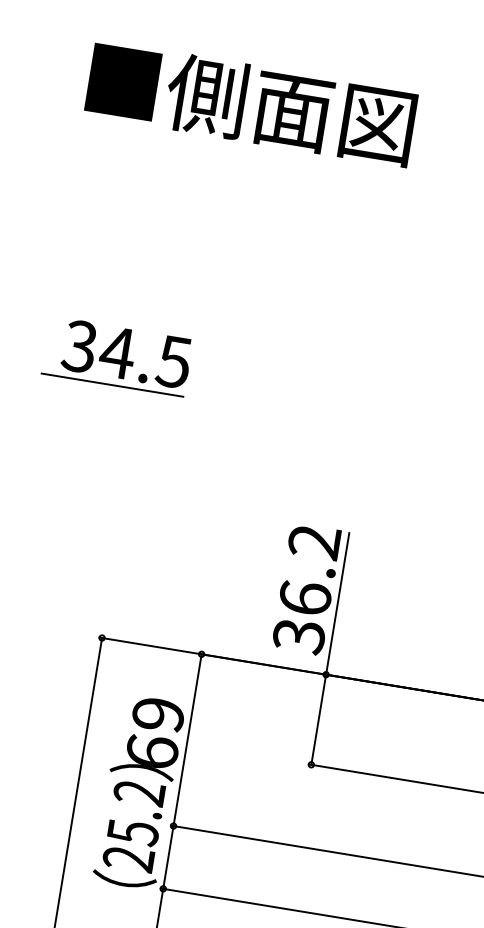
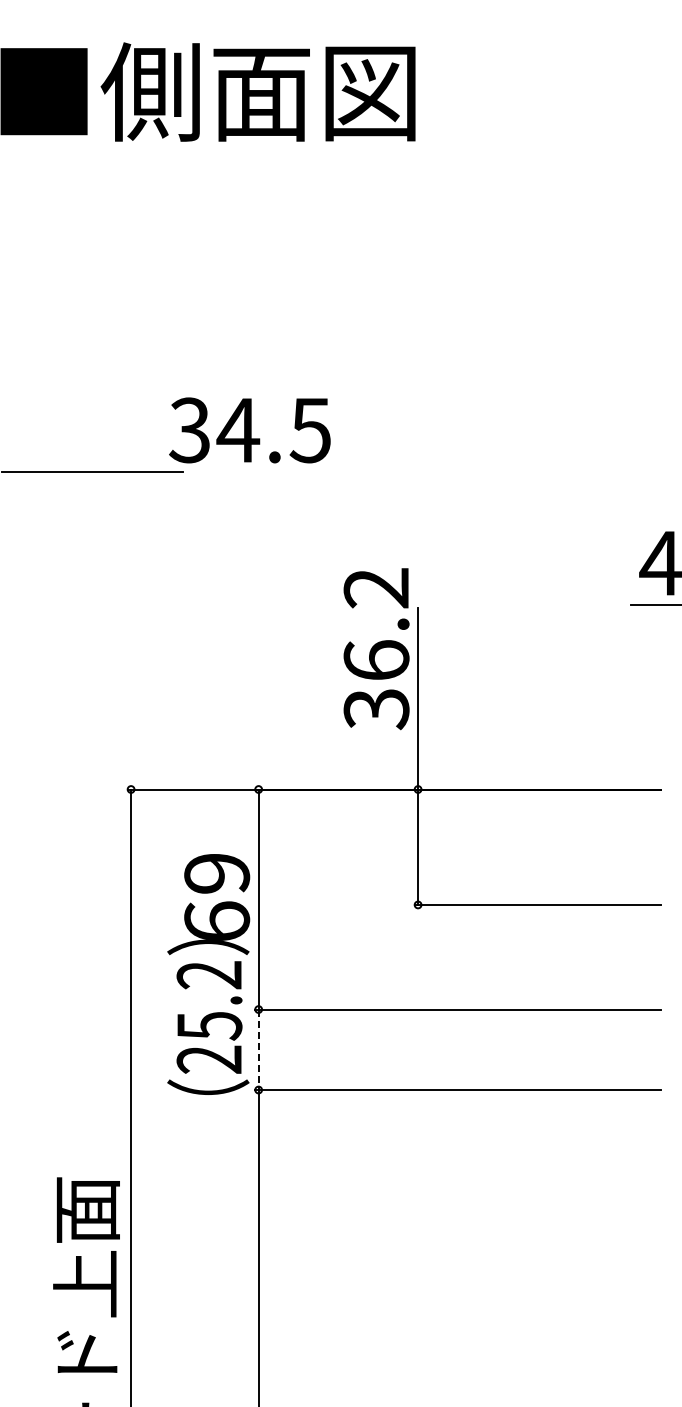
text: (126, 354) -> (249, 430), moved
text: (306, 589) -> (376, 649), moved
line: (168, 858) -> (258, 1050), solid -> dashed

